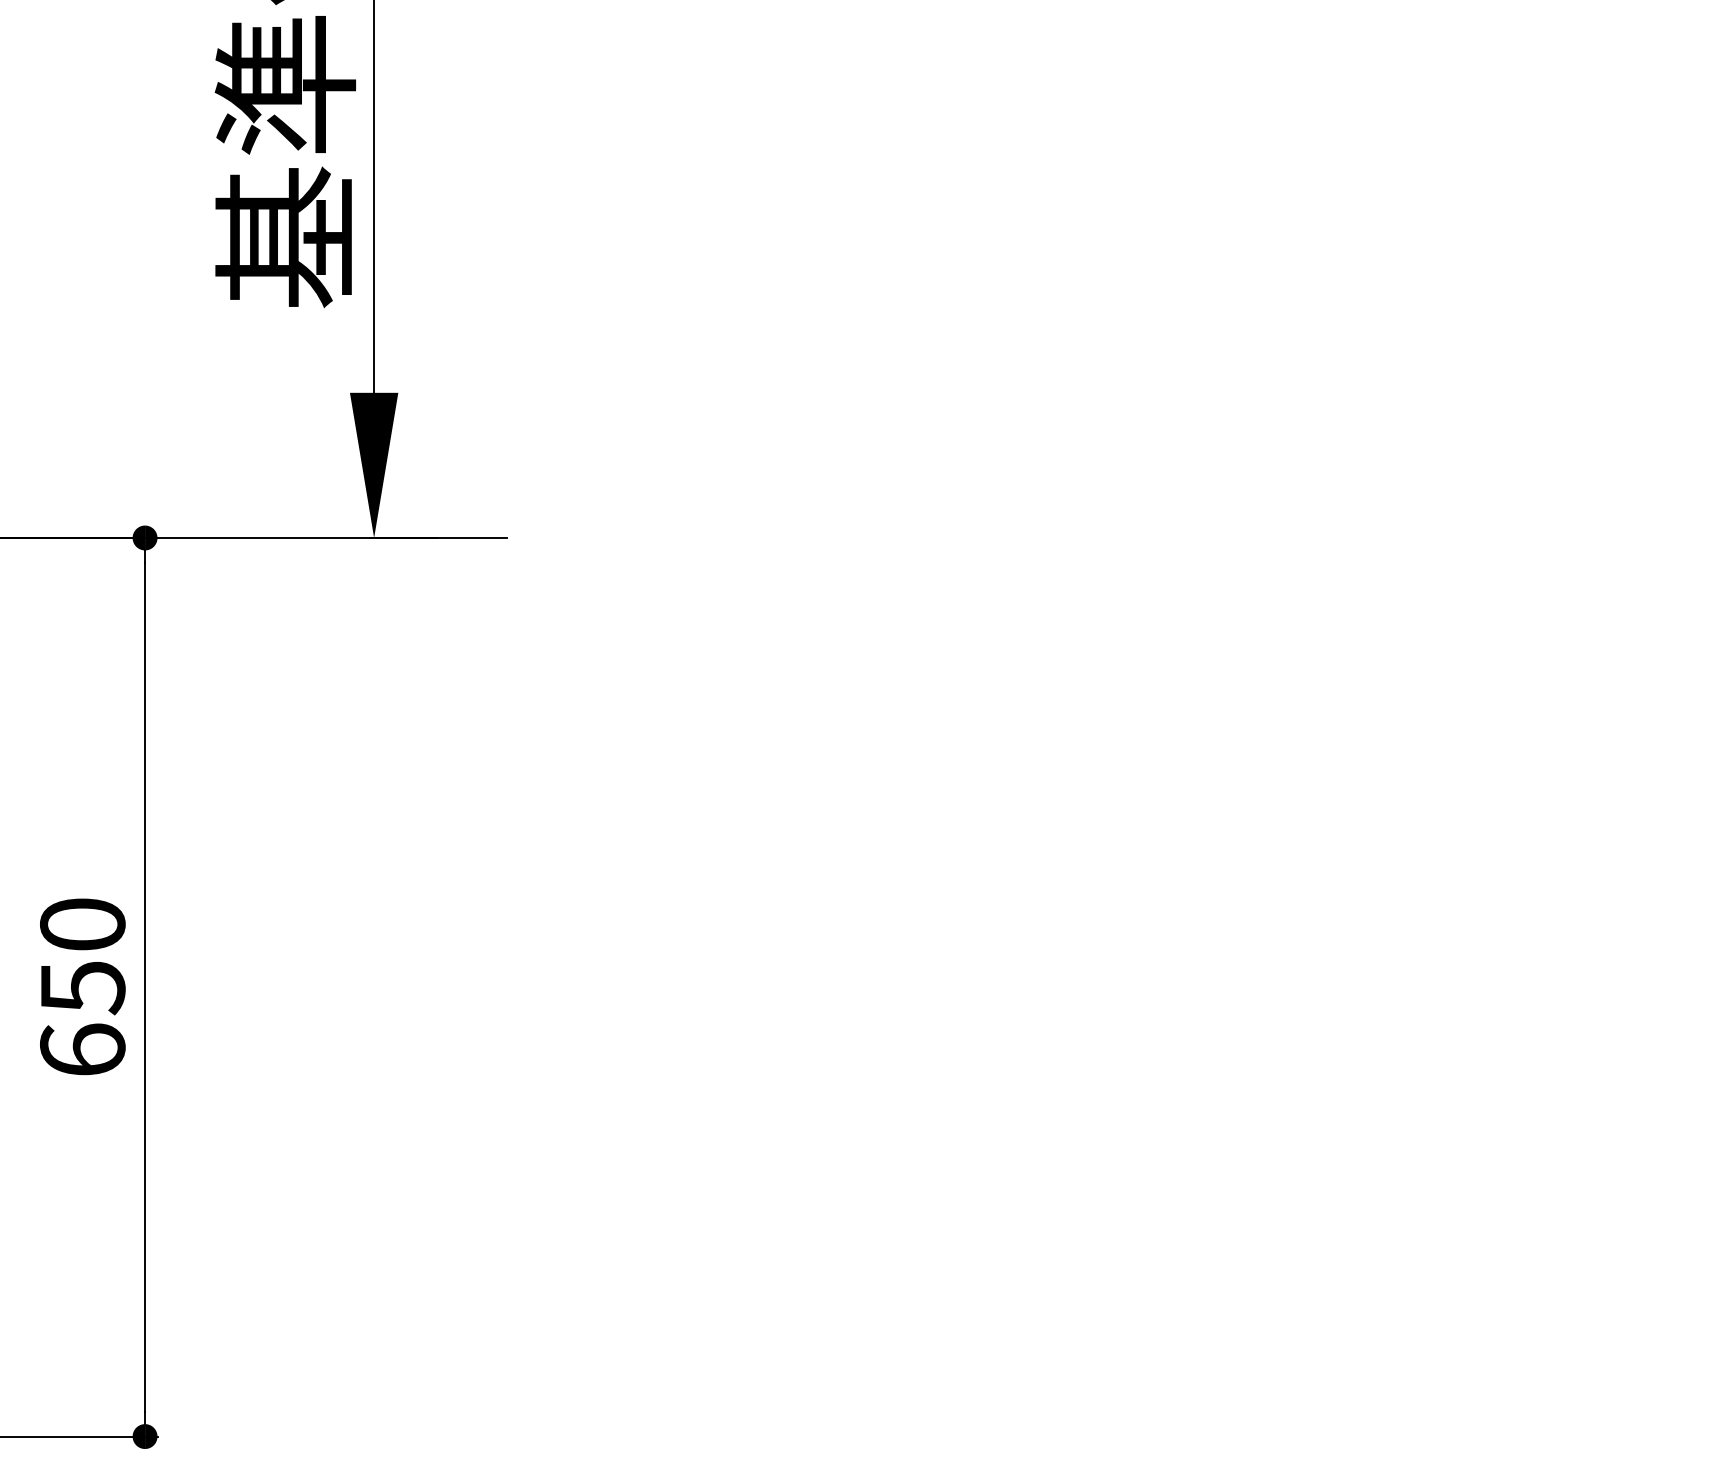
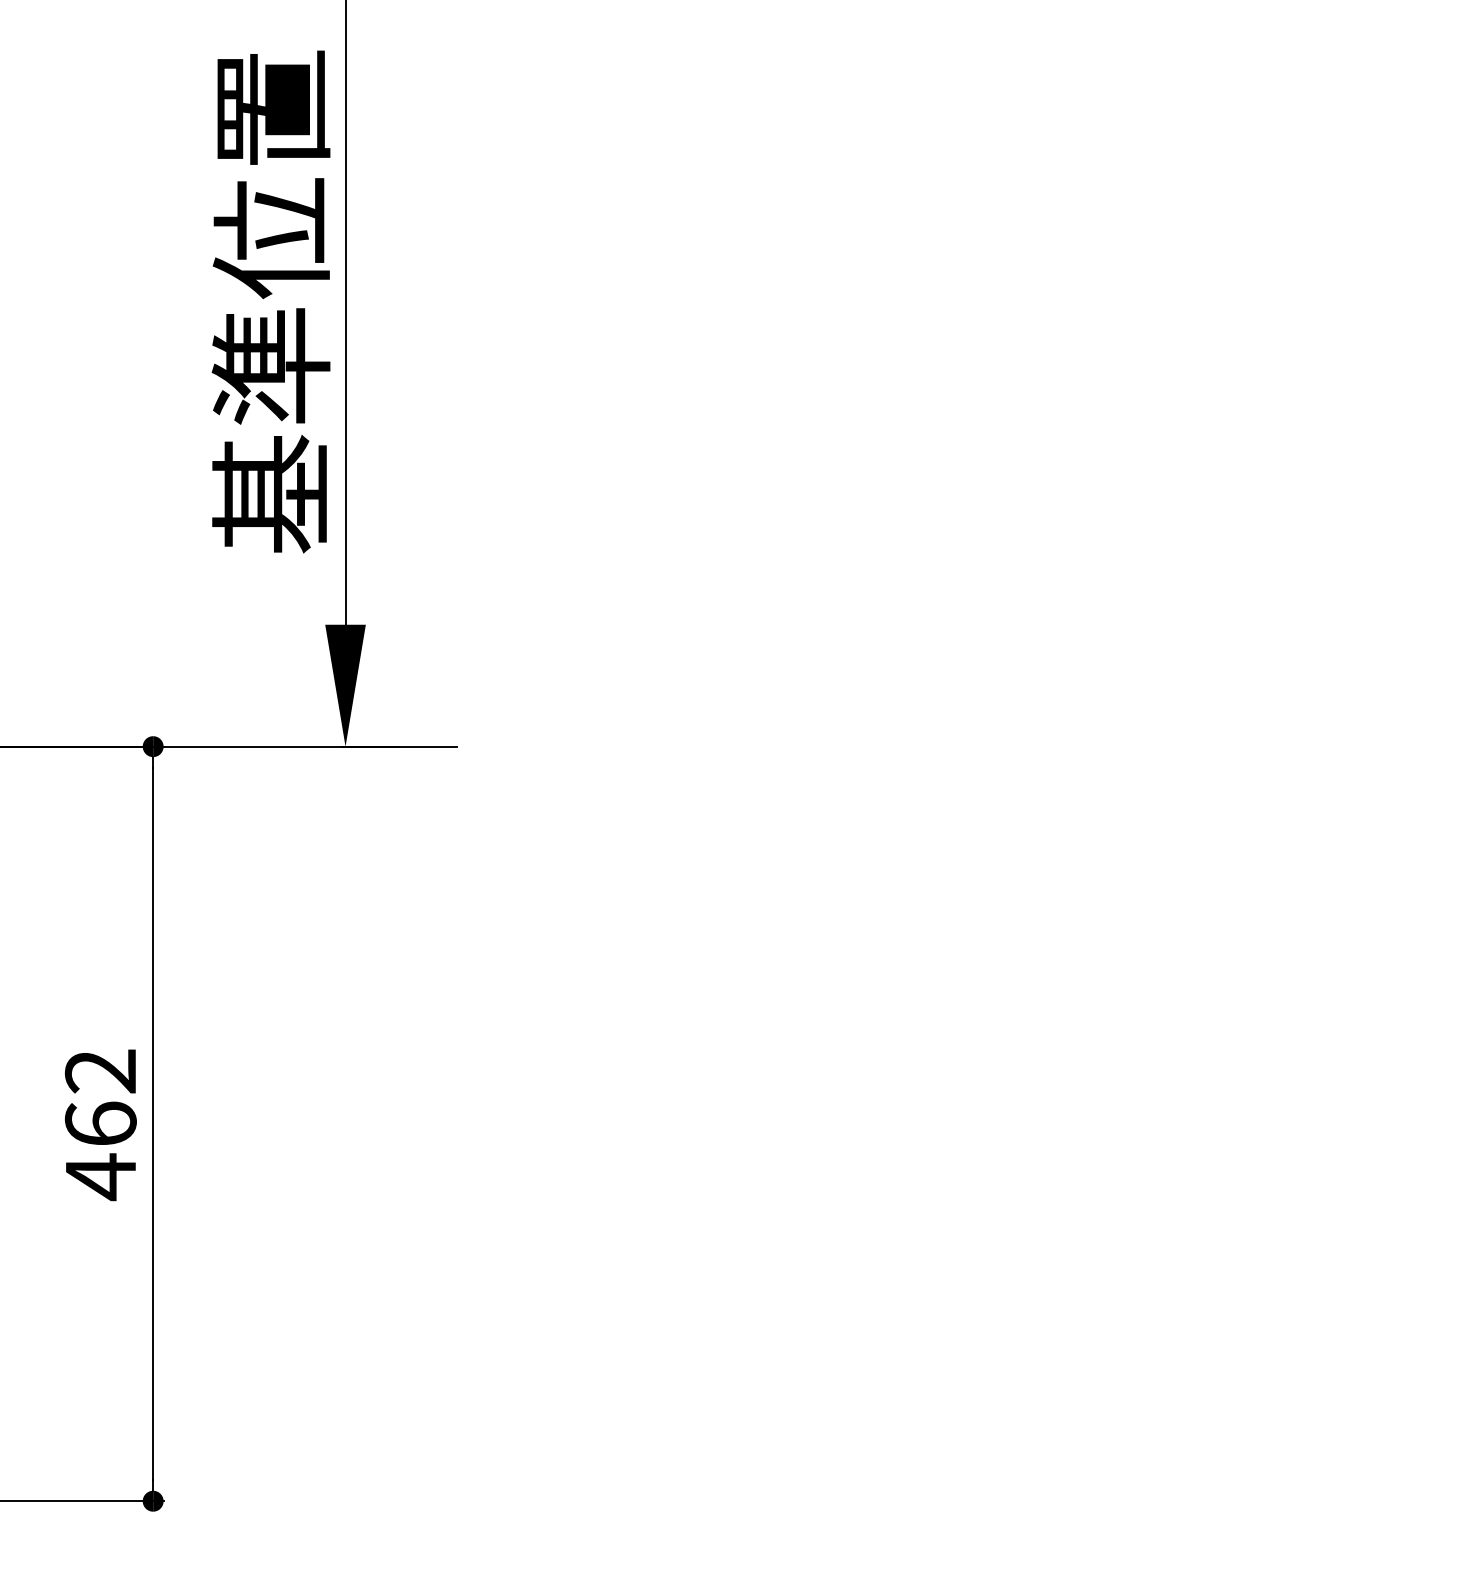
text: (82, 989) -> (100, 1125), 650 -> 462

